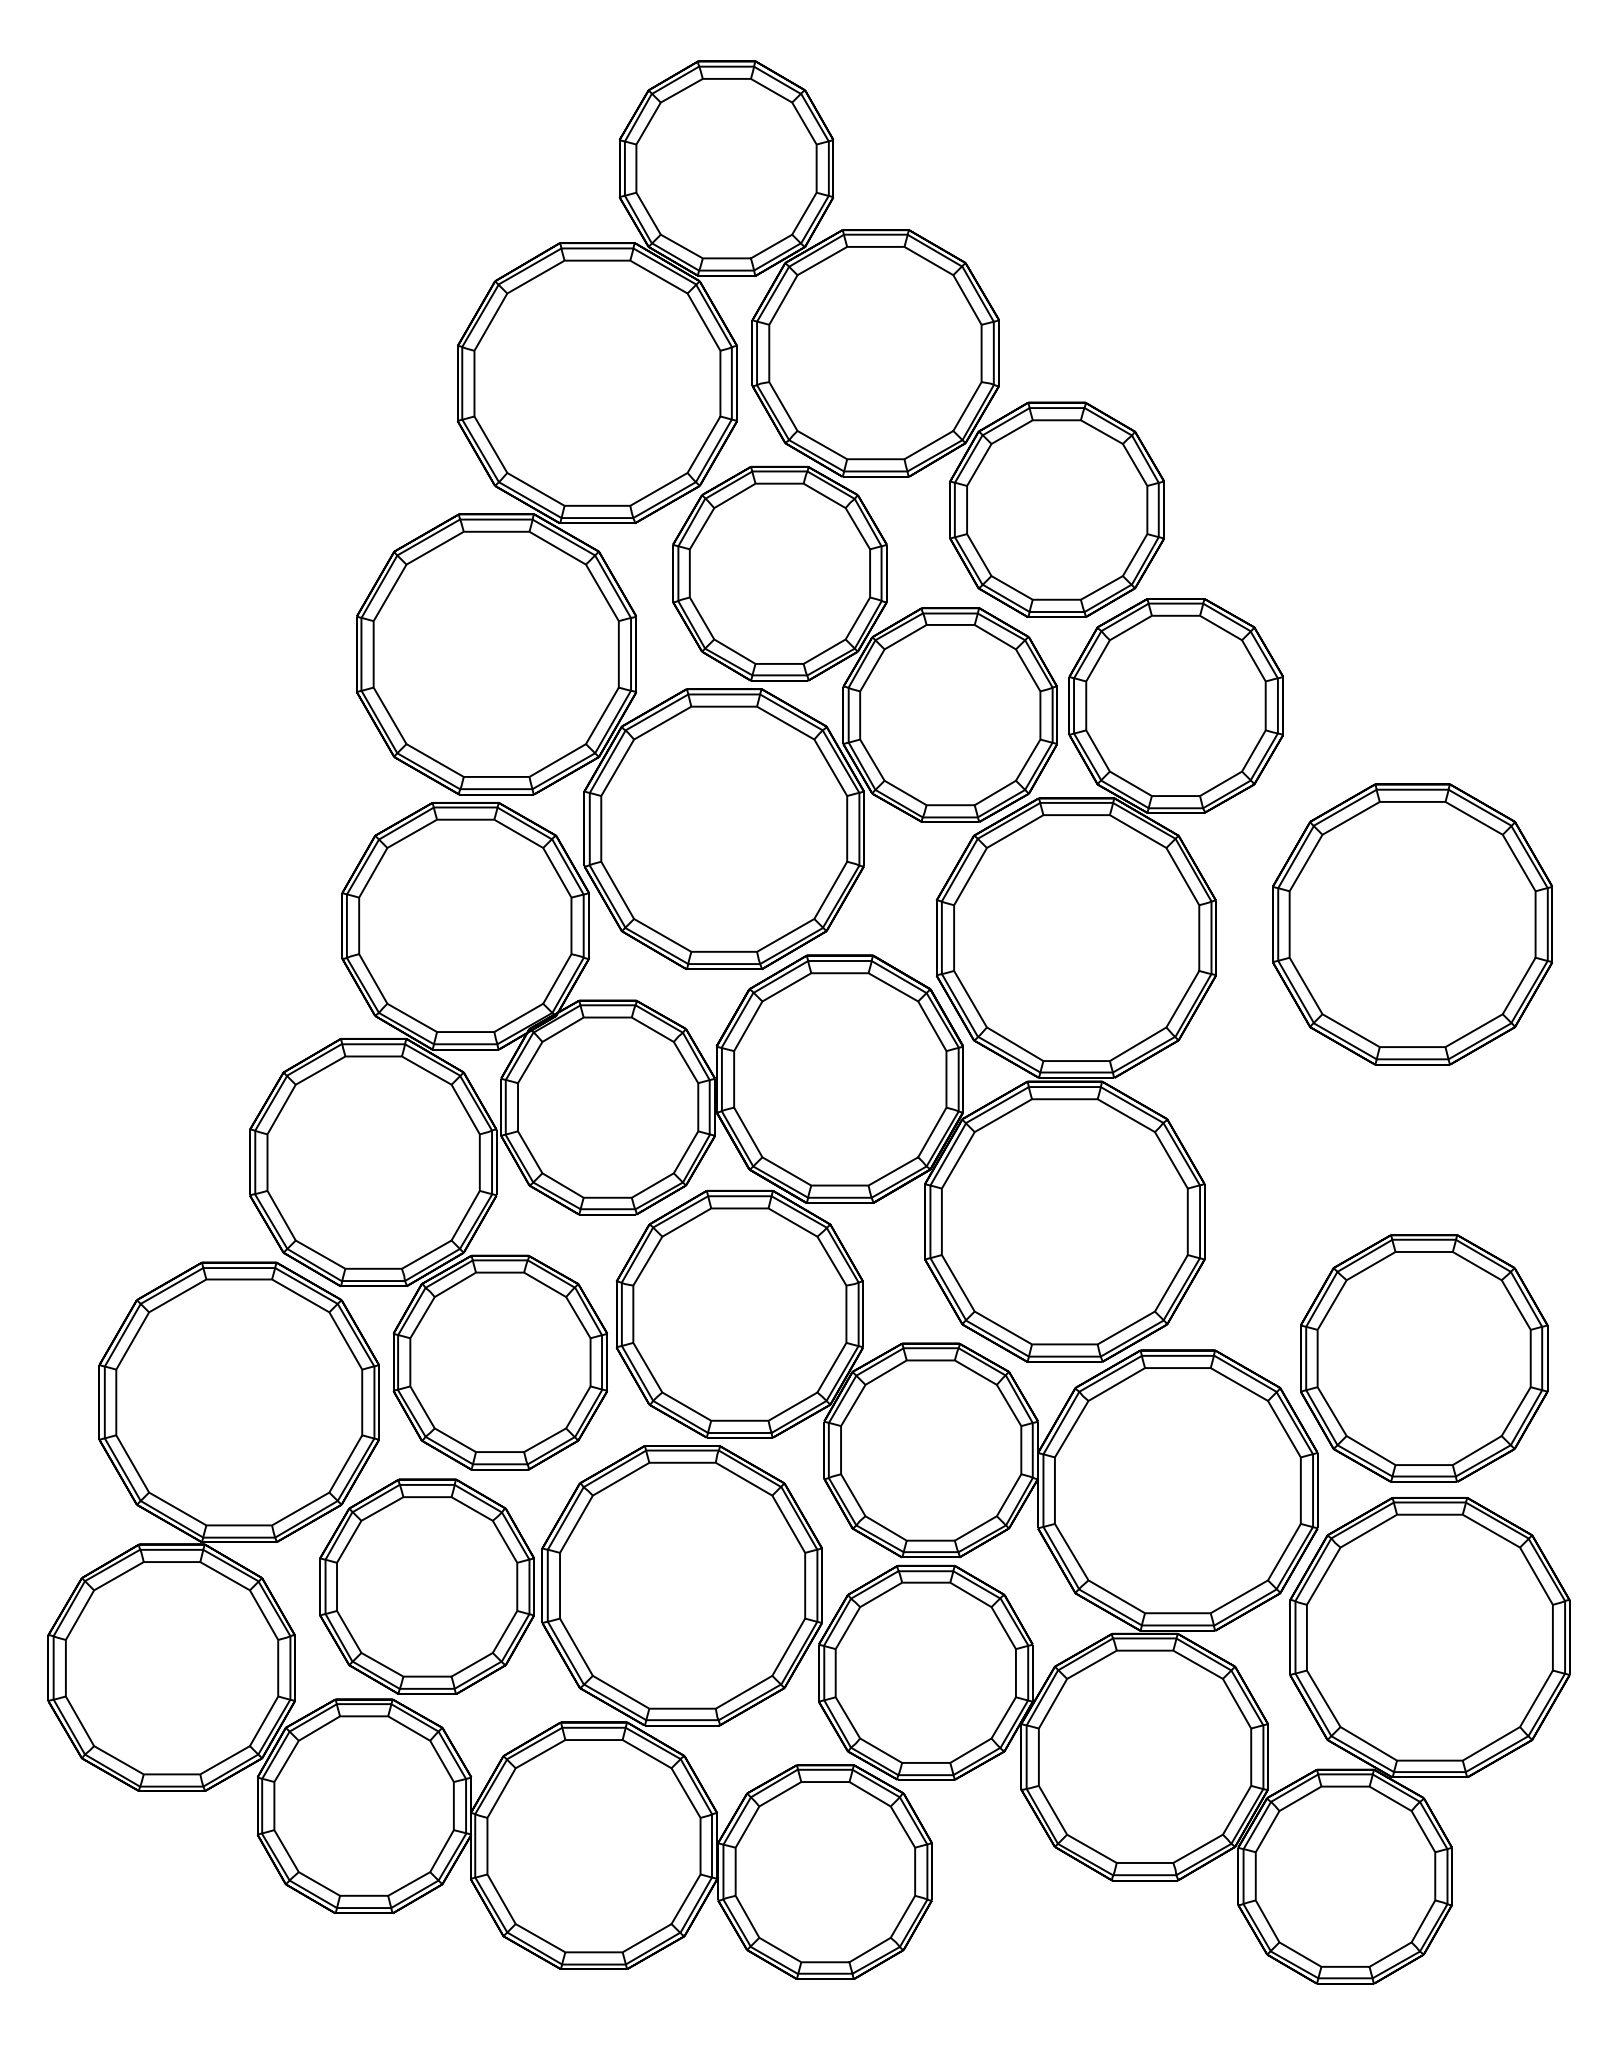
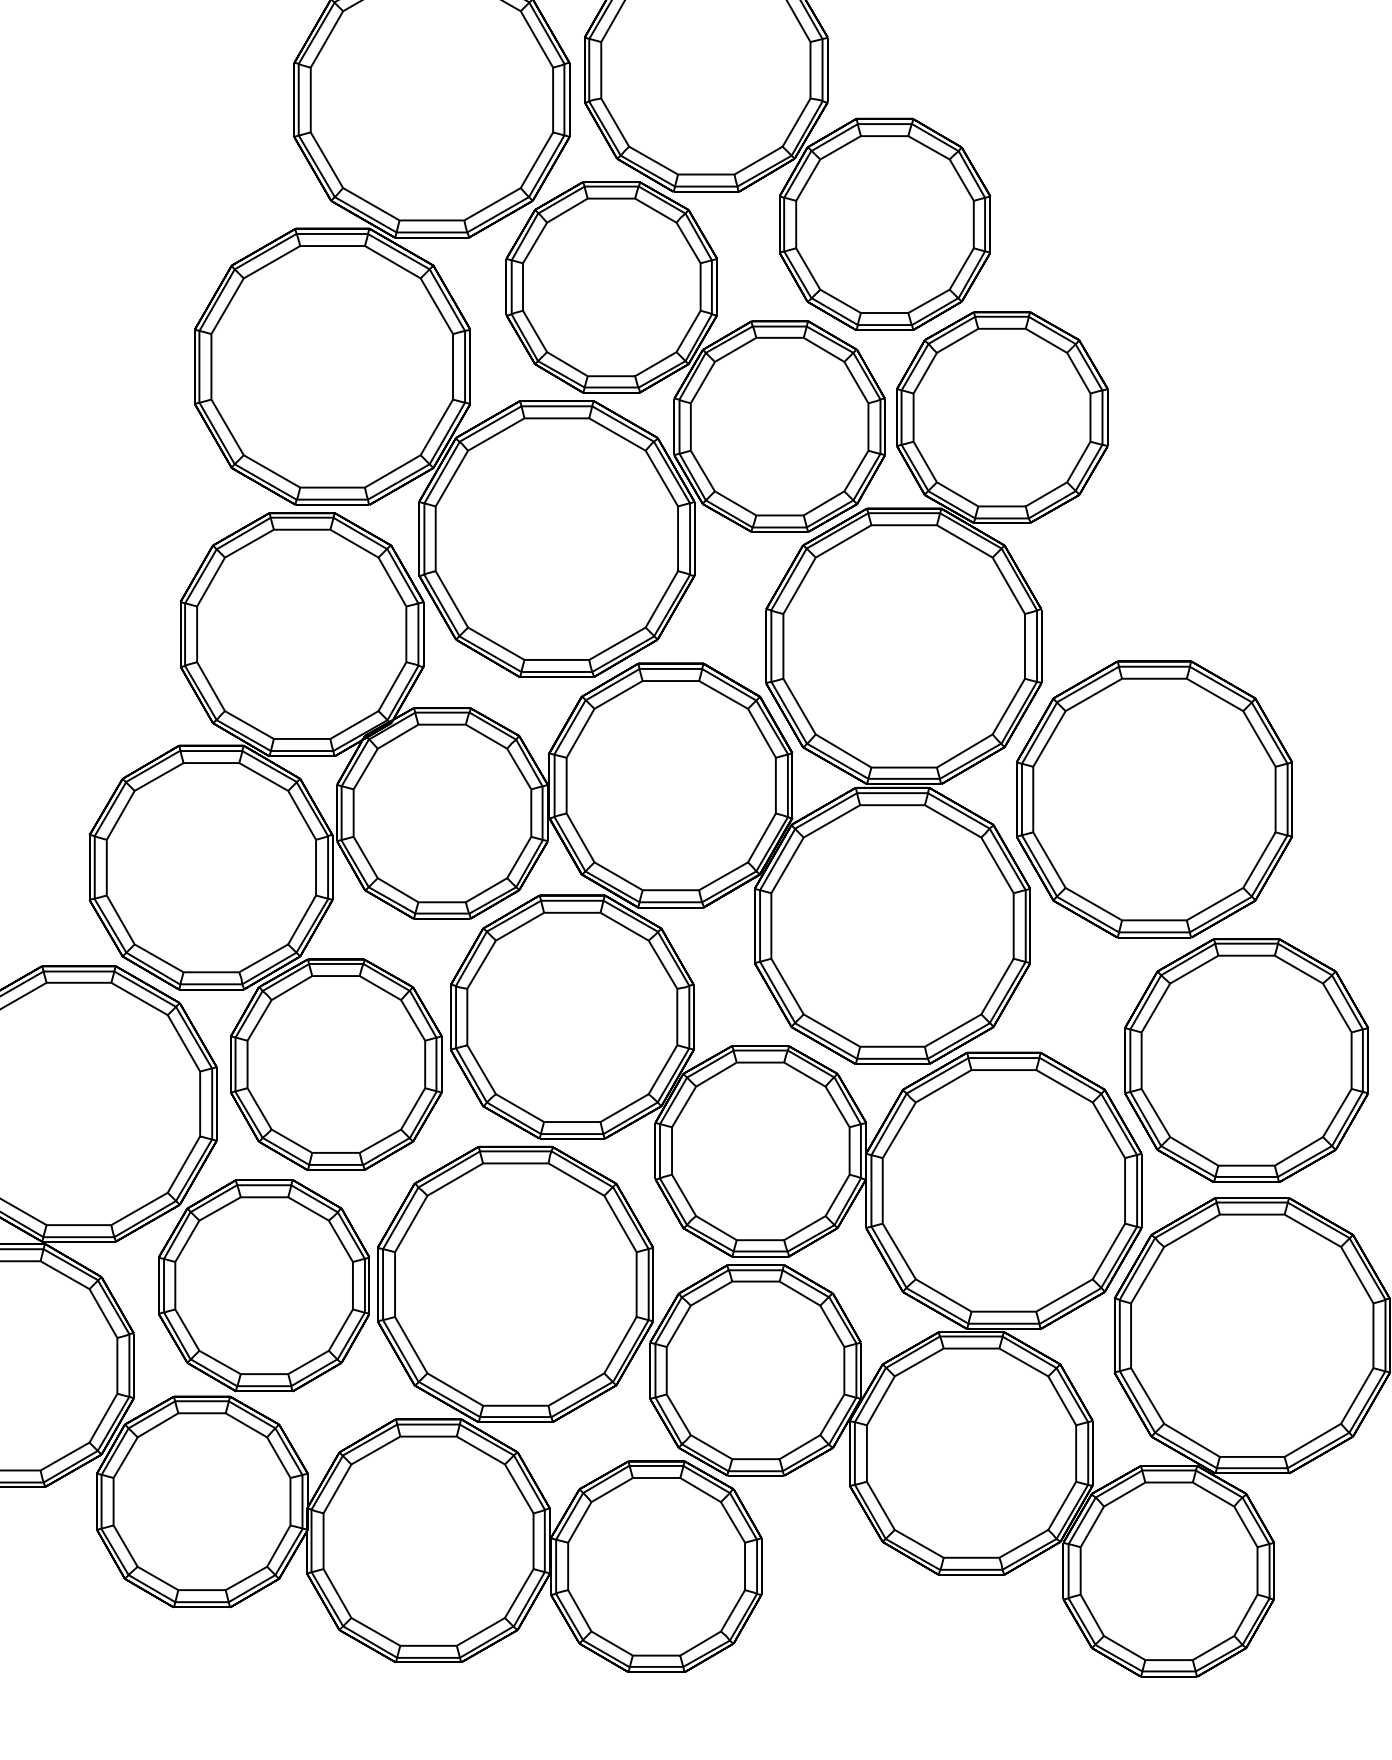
part: (1412, 924) -> (1154, 799), moved

